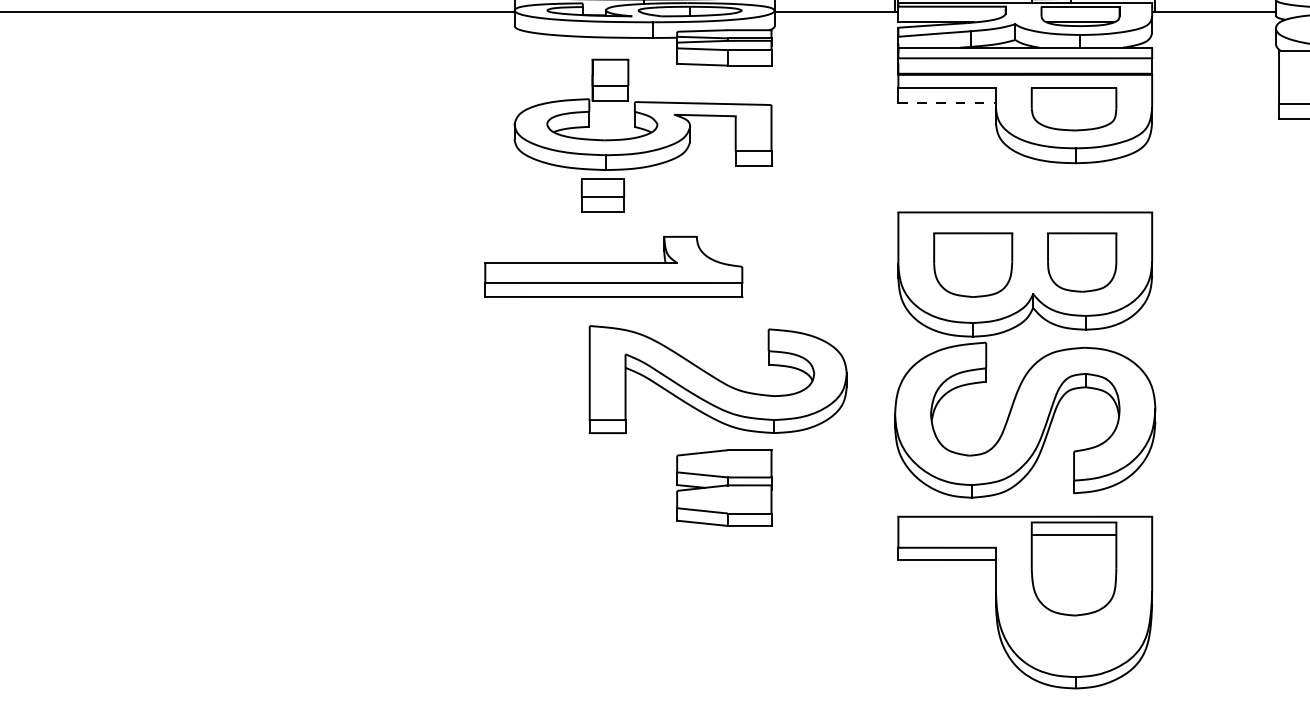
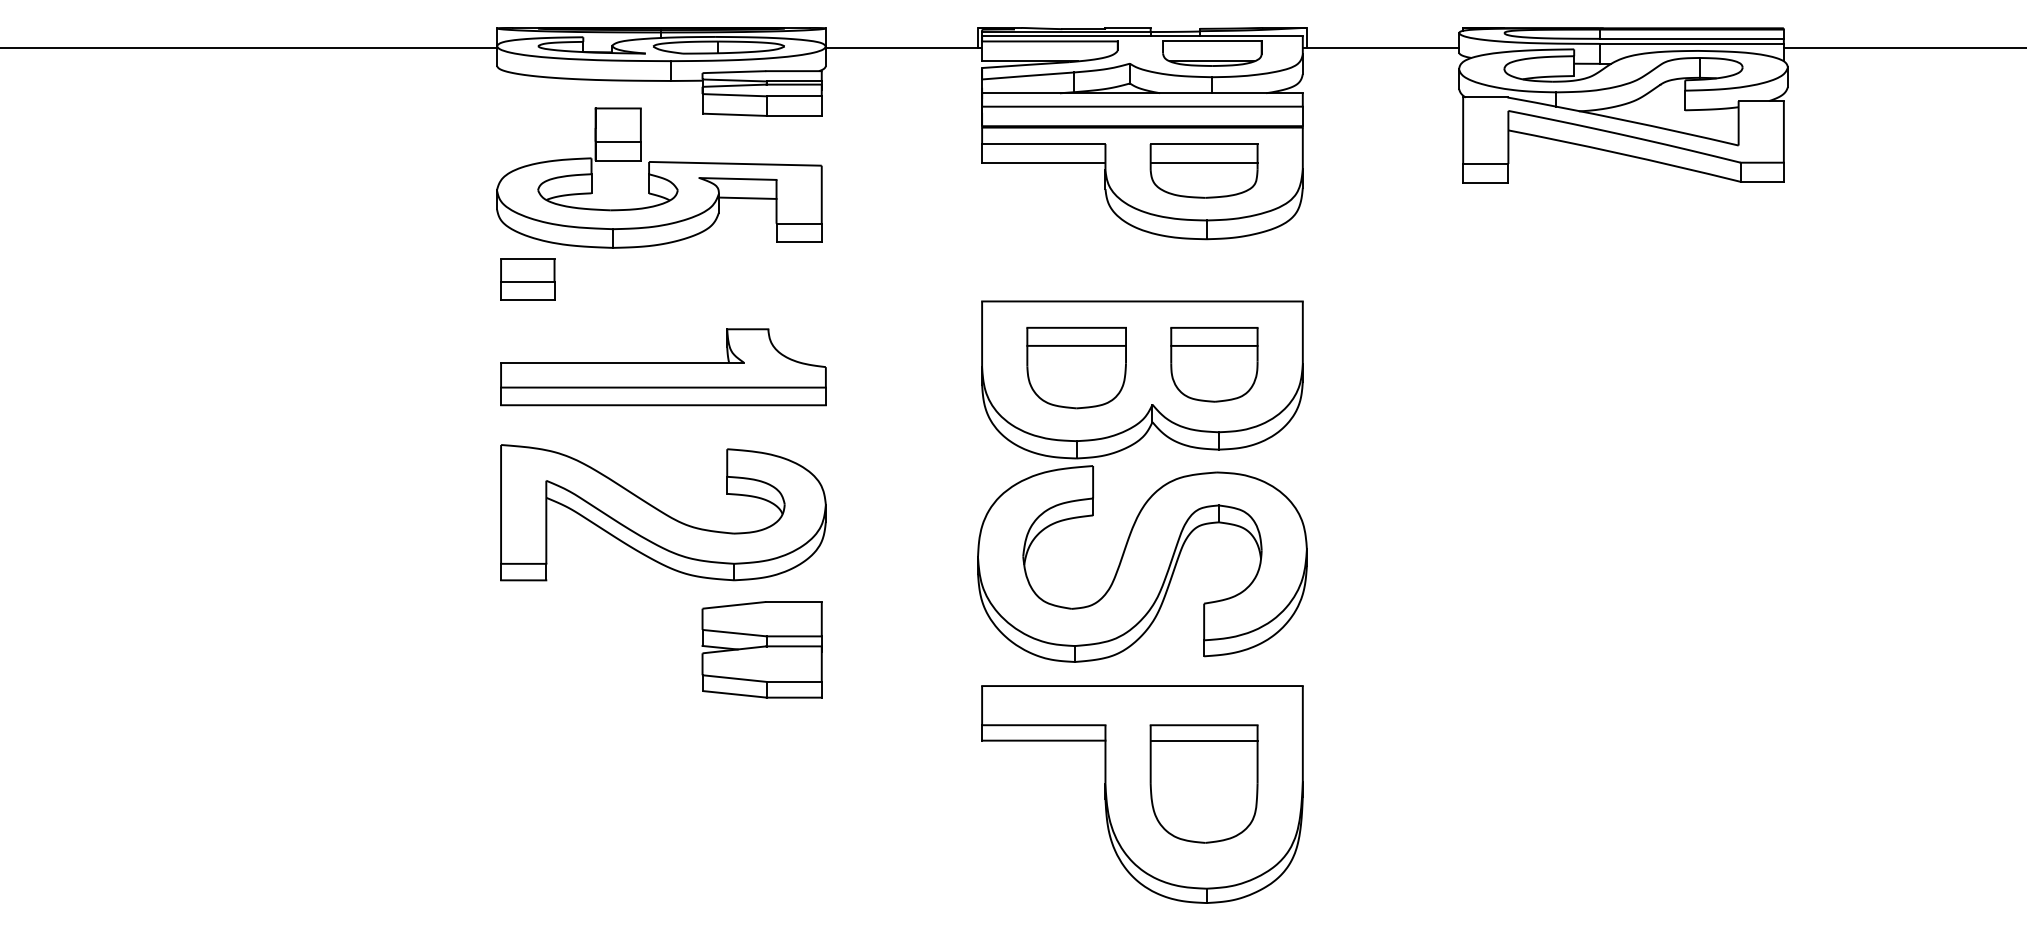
line: (946, 103) -> (1043, 163), dashed -> solid
line: (1073, 103) -> (1203, 163), added
line: (712, 130) -> (747, 197), added
part: (602, 195) -> (527, 279), moved
line: (973, 247) -> (1076, 345), added
line: (1082, 247) -> (1214, 345), added
part: (613, 267) -> (663, 367), moved
part: (718, 379) -> (663, 512), moved
part: (1073, 568) -> (1203, 783), moved

